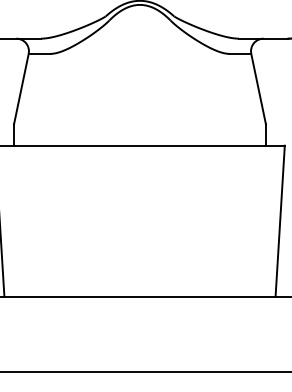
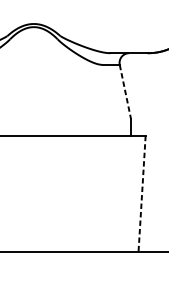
line: (258, 89) -> (125, 92), solid -> dashed
line: (280, 221) -> (142, 194), solid -> dashed

